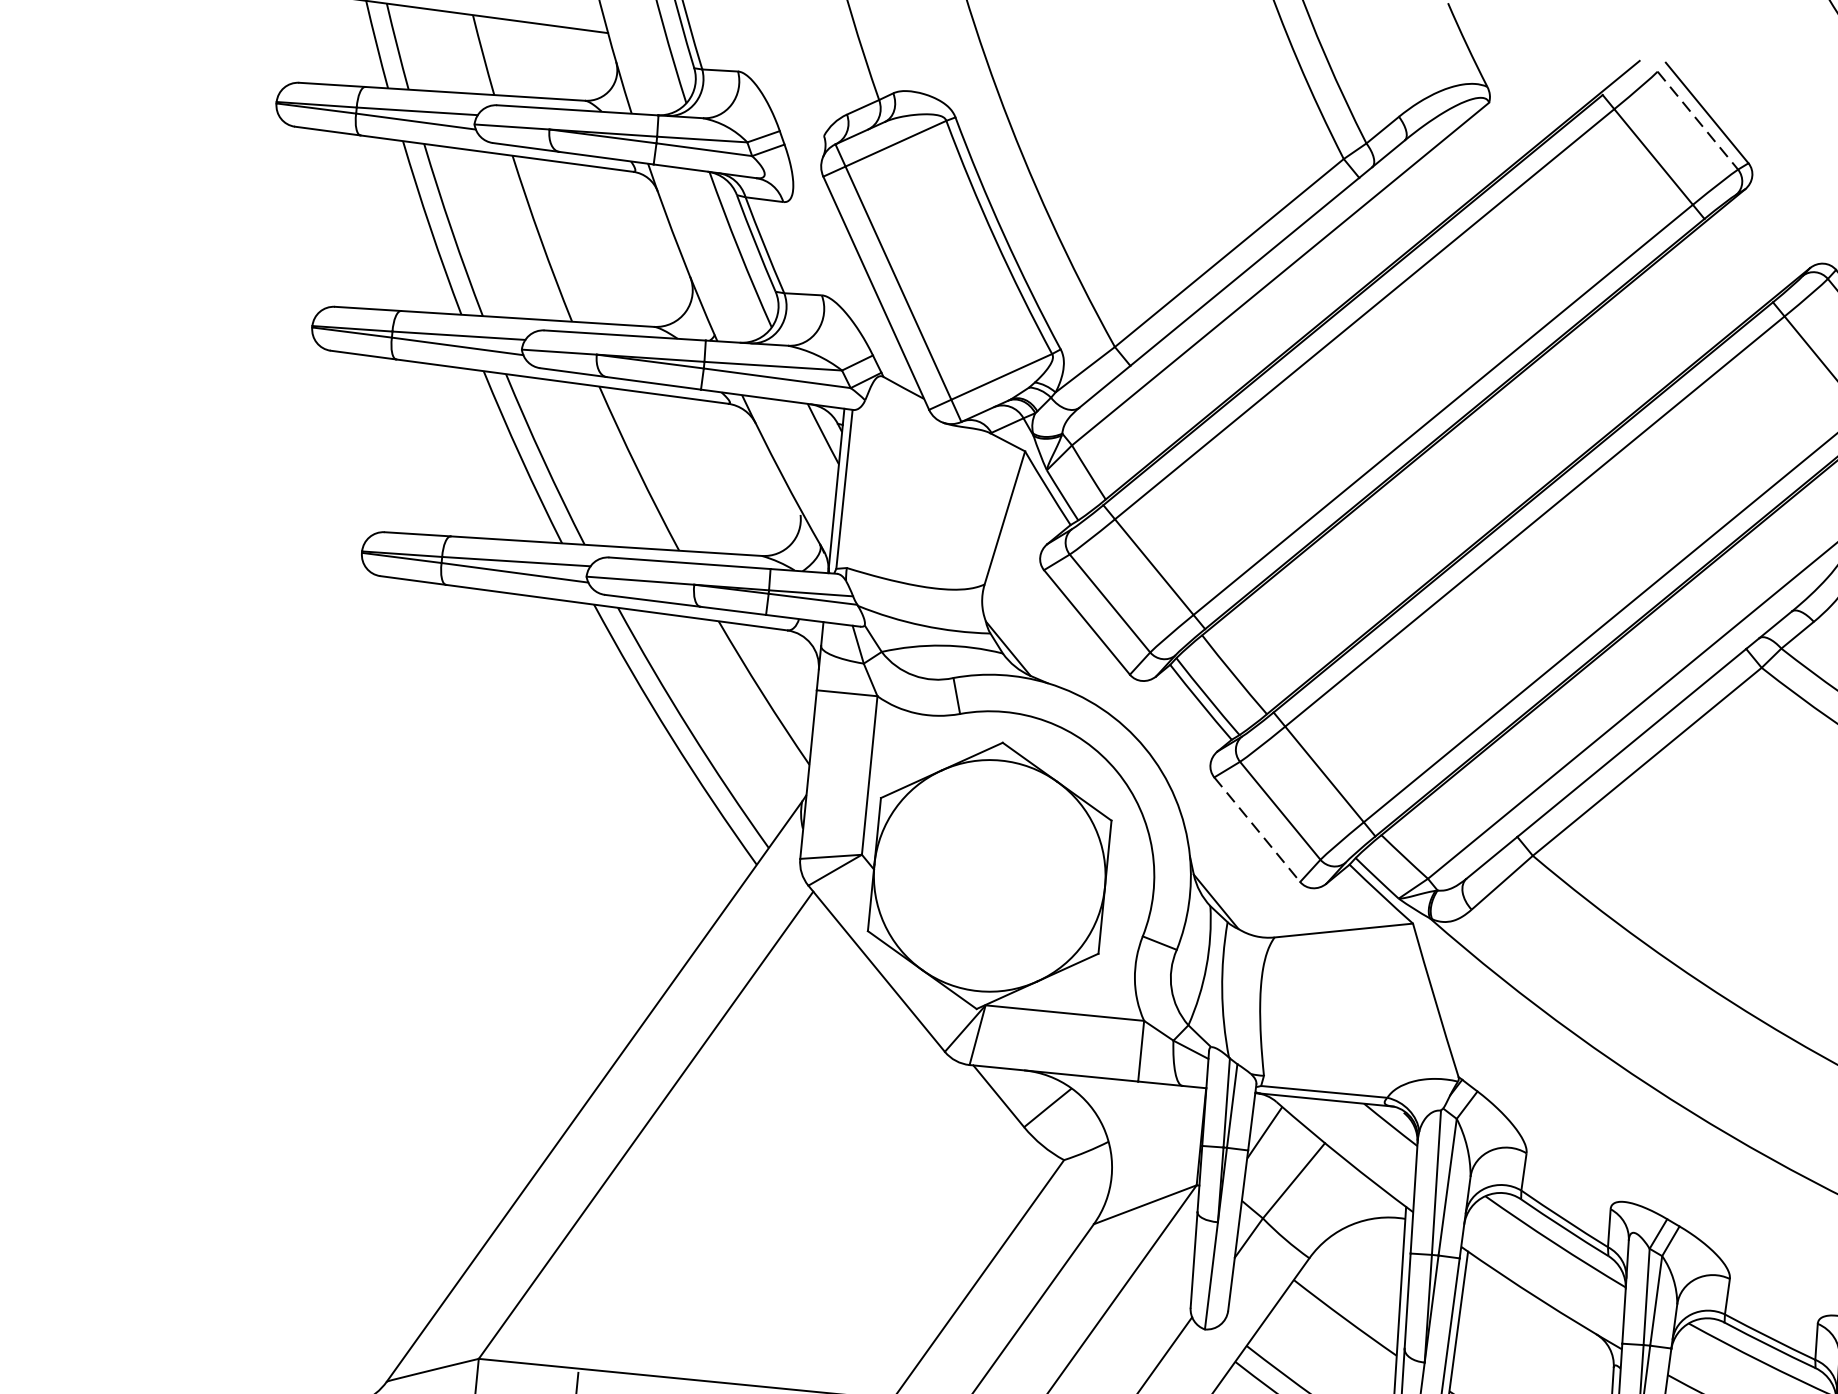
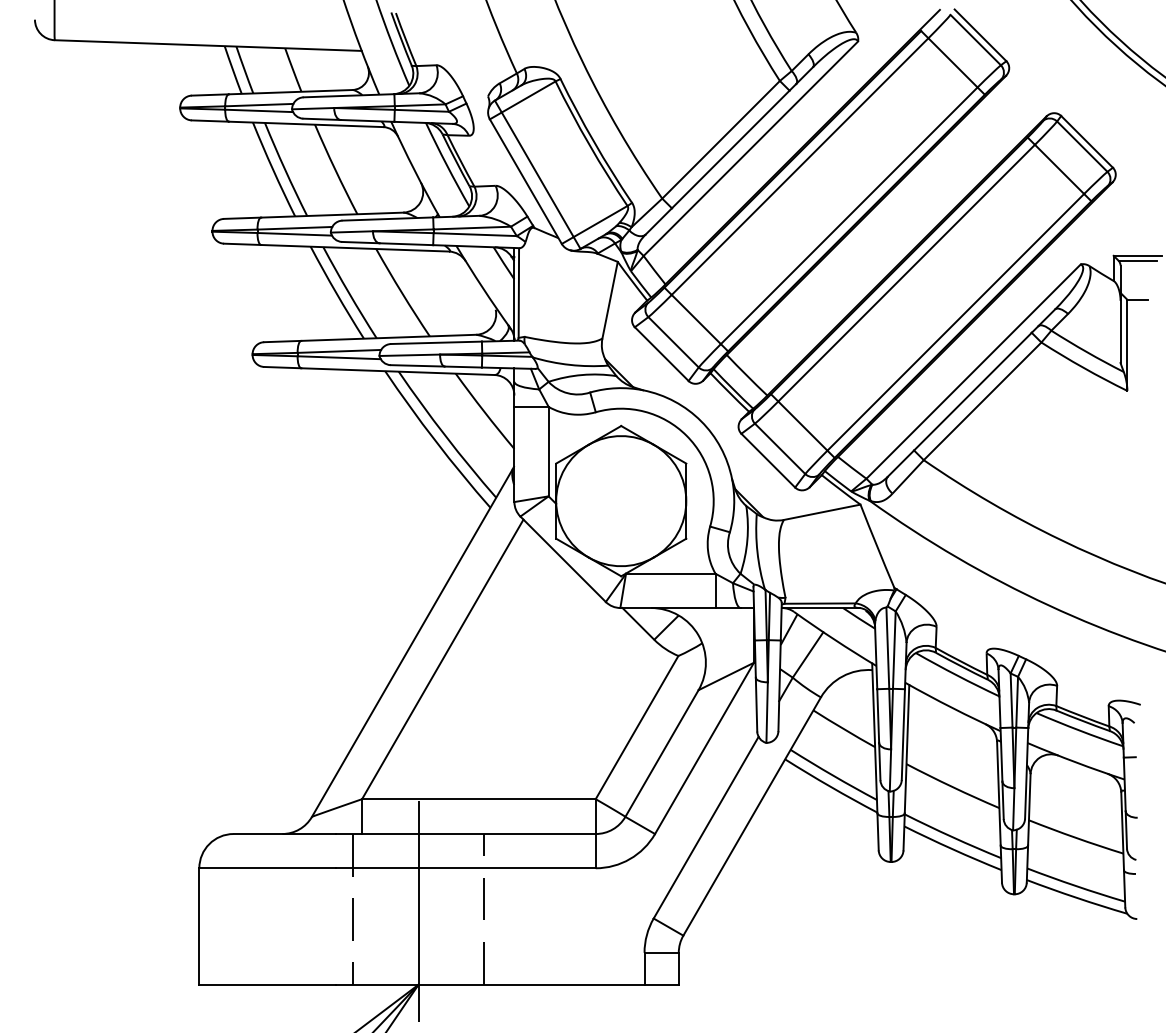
line: (1697, 121) -> (975, 40), dashed -> solid
line: (1257, 831) -> (768, 461), dashed -> solid

